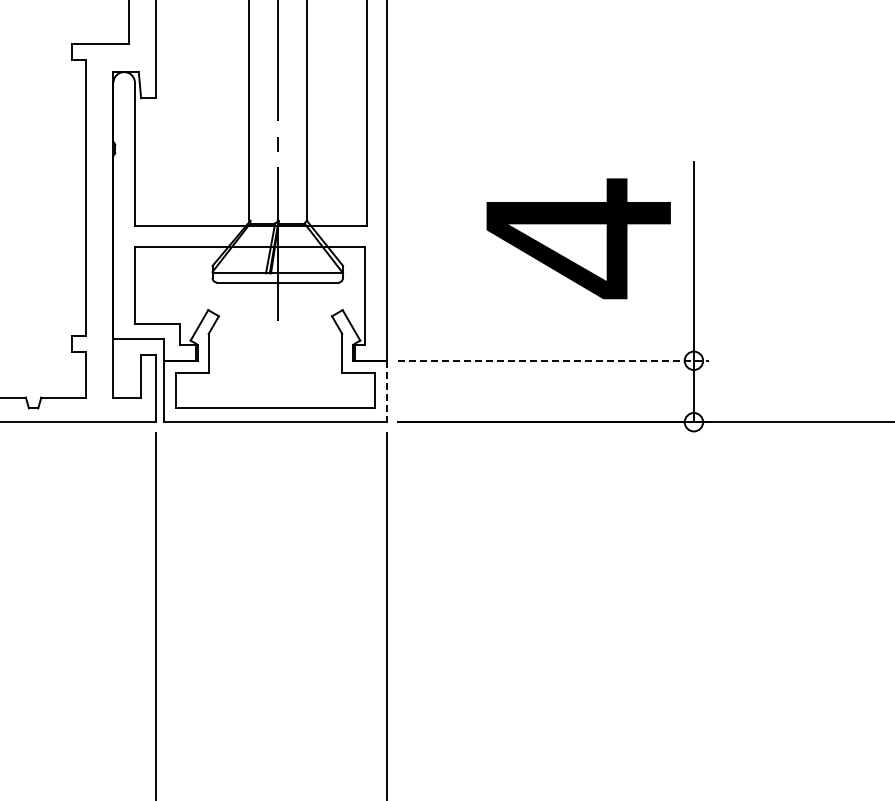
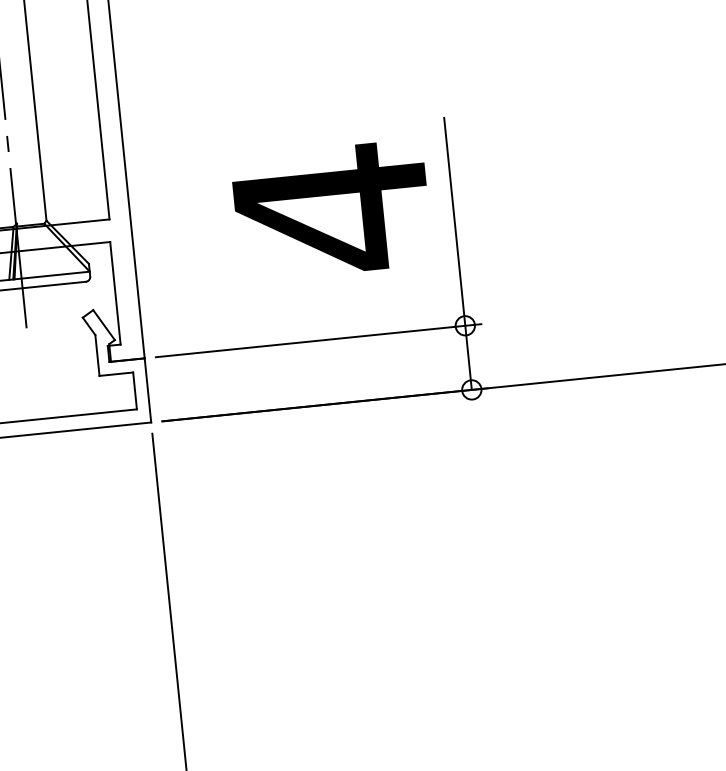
line: (553, 360) -> (318, 340), dashed -> solid
line: (386, 391) -> (147, 390), dashed -> solid

